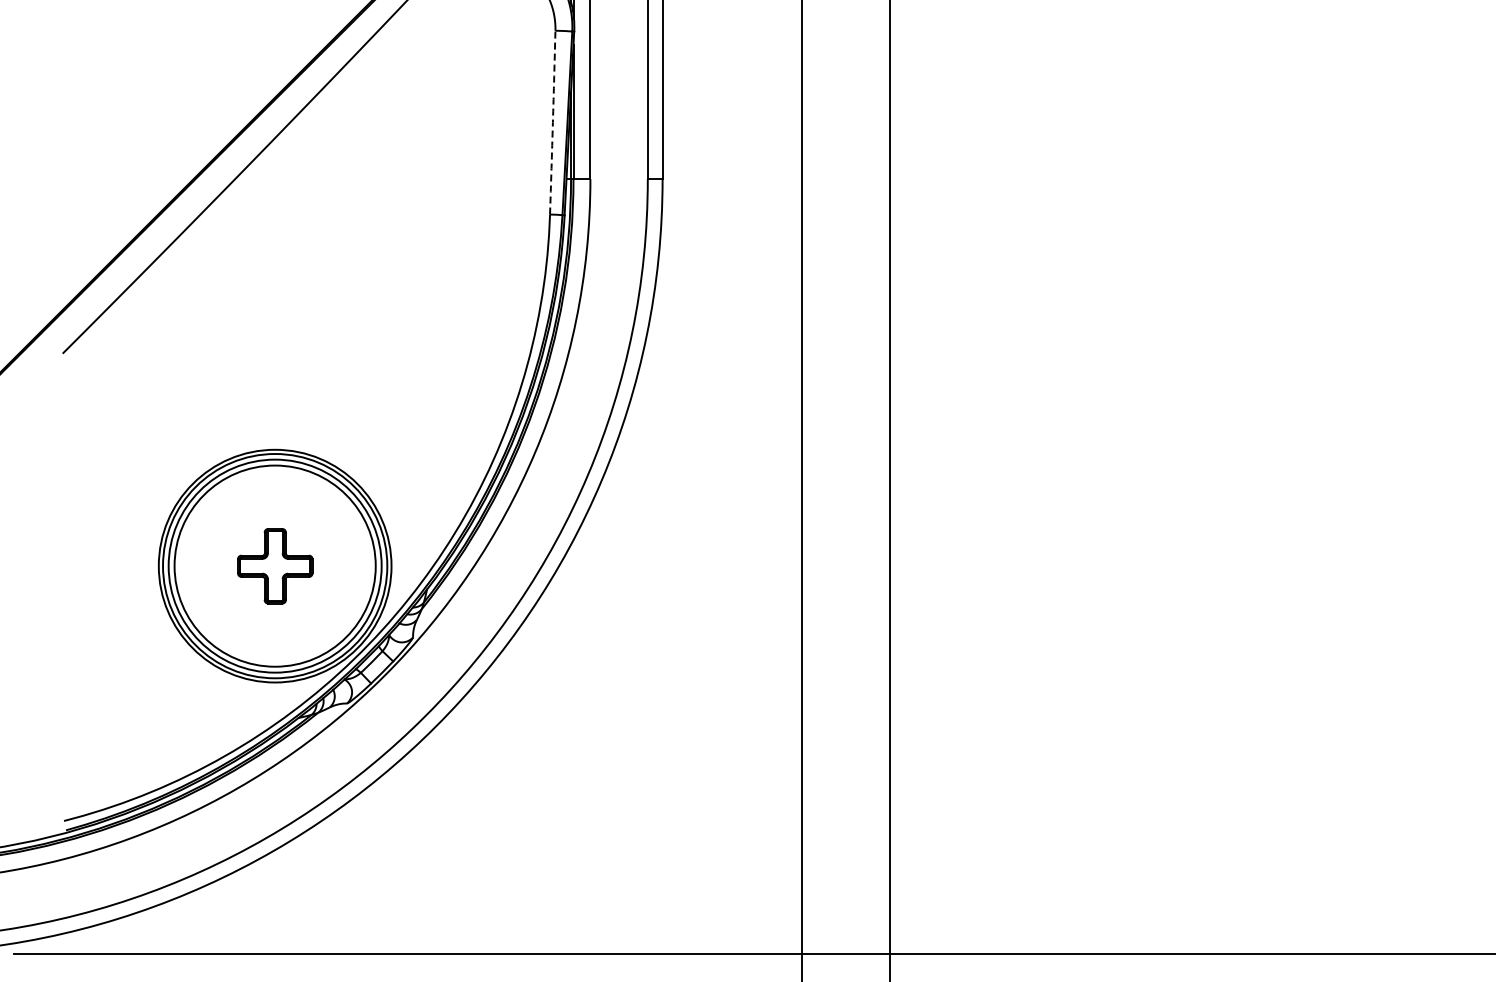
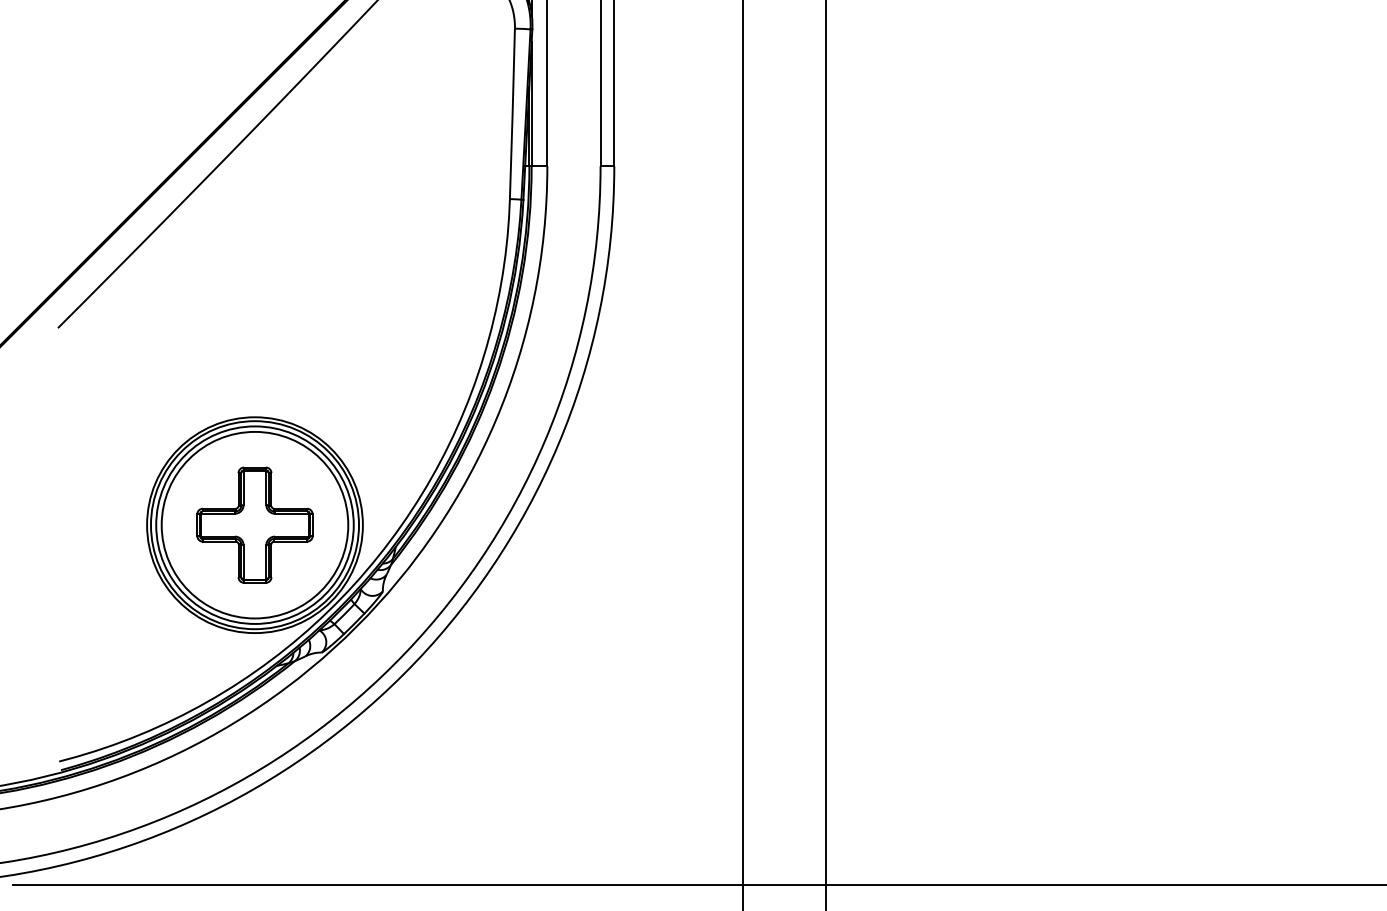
arc: (552, 122) -> (512, 113), dashed -> solid
part: (275, 566) -> (255, 525), size x1.67

